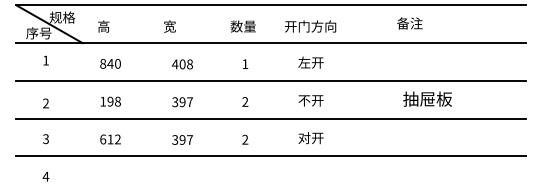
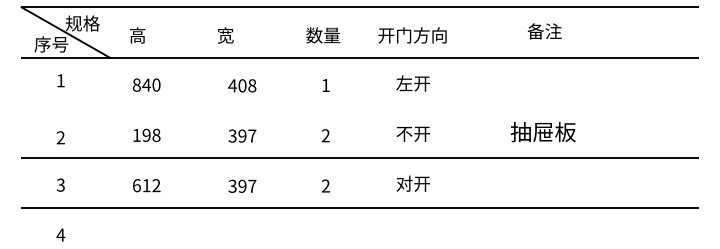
line: (270, 80) -> (359, 107), removed
text: (427, 98) -> (543, 131), moved

